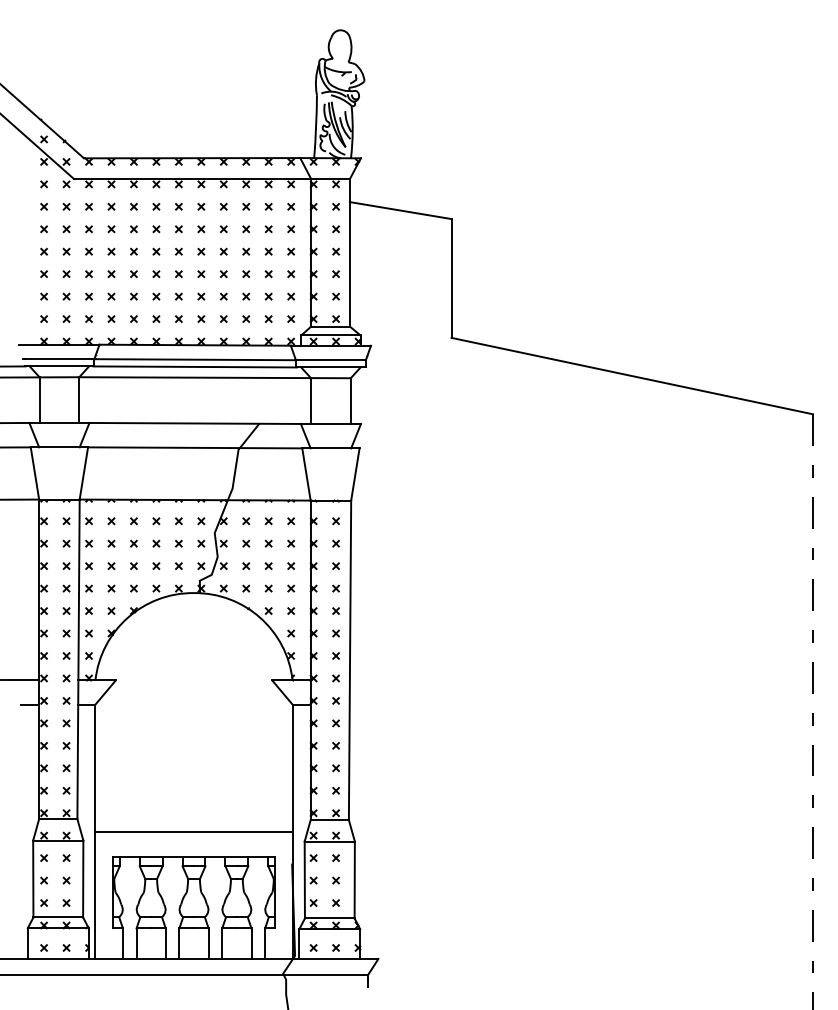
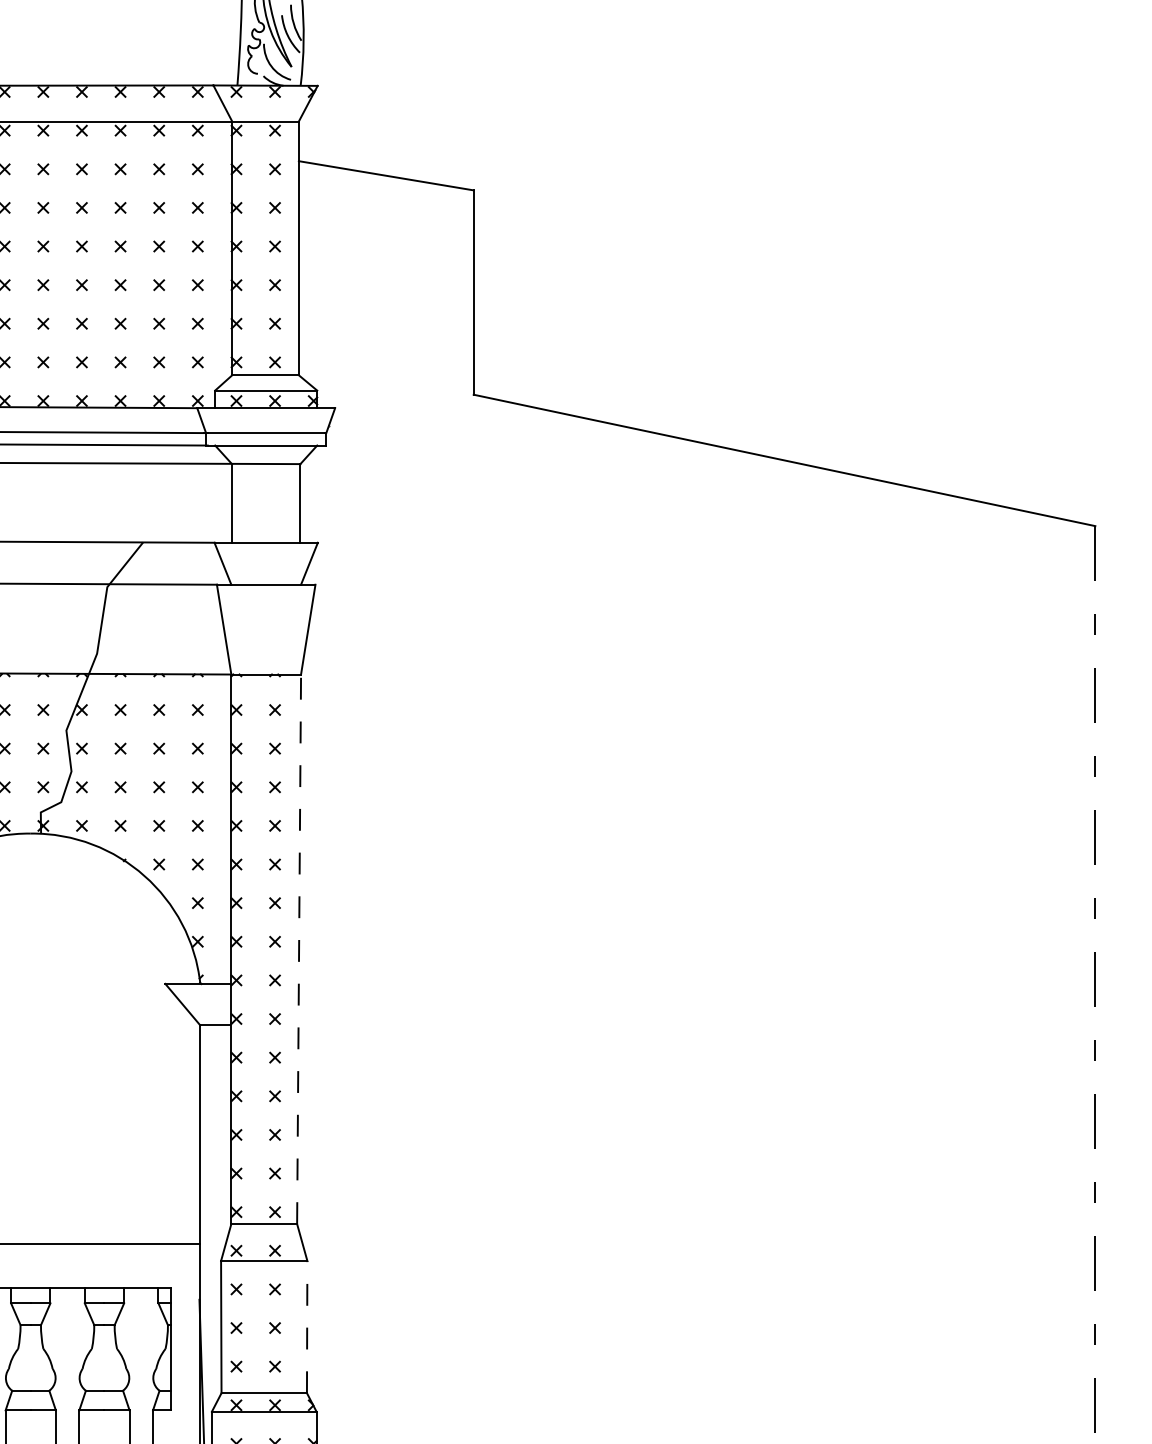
line: (350, 660) -> (299, 949), solid -> dashed
line: (354, 879) -> (306, 1326), solid -> dashed

